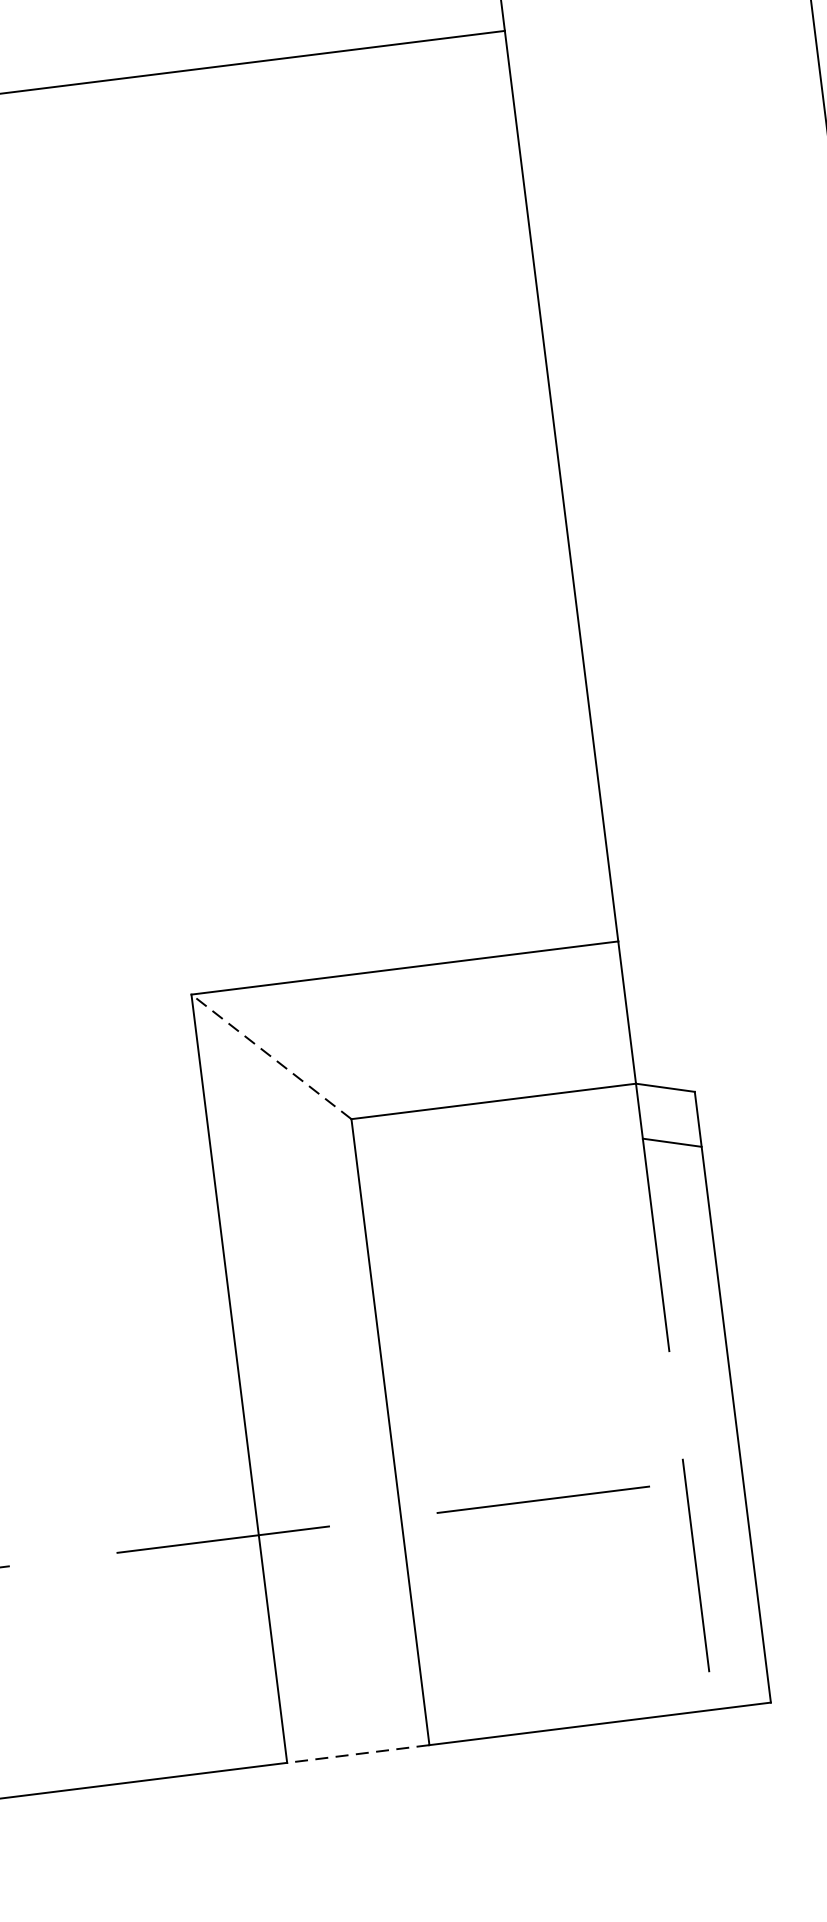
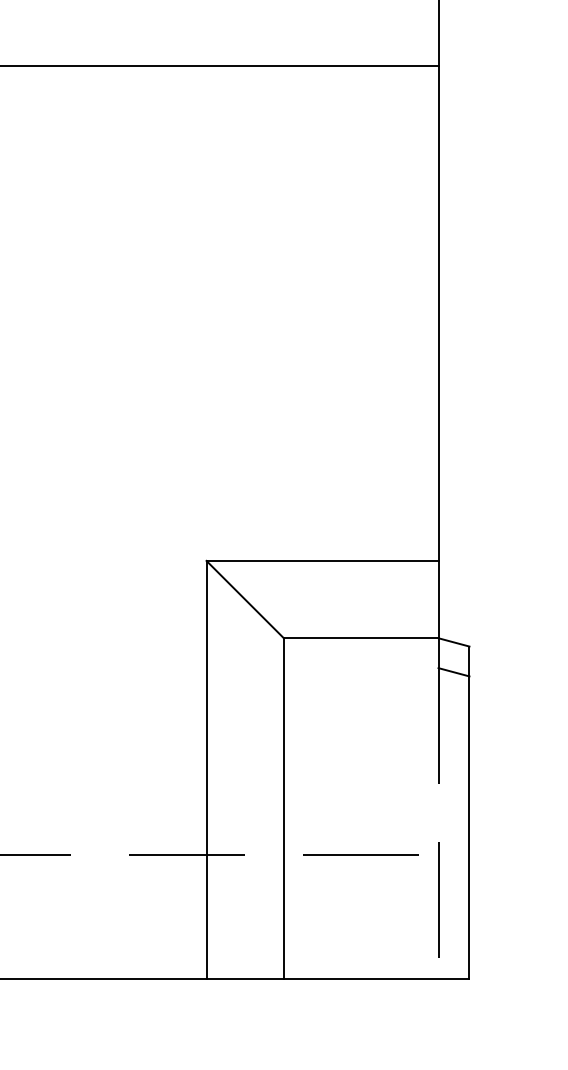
line: (271, 1056) -> (245, 599), dashed -> solid
line: (358, 1753) -> (245, 978), dashed -> solid

